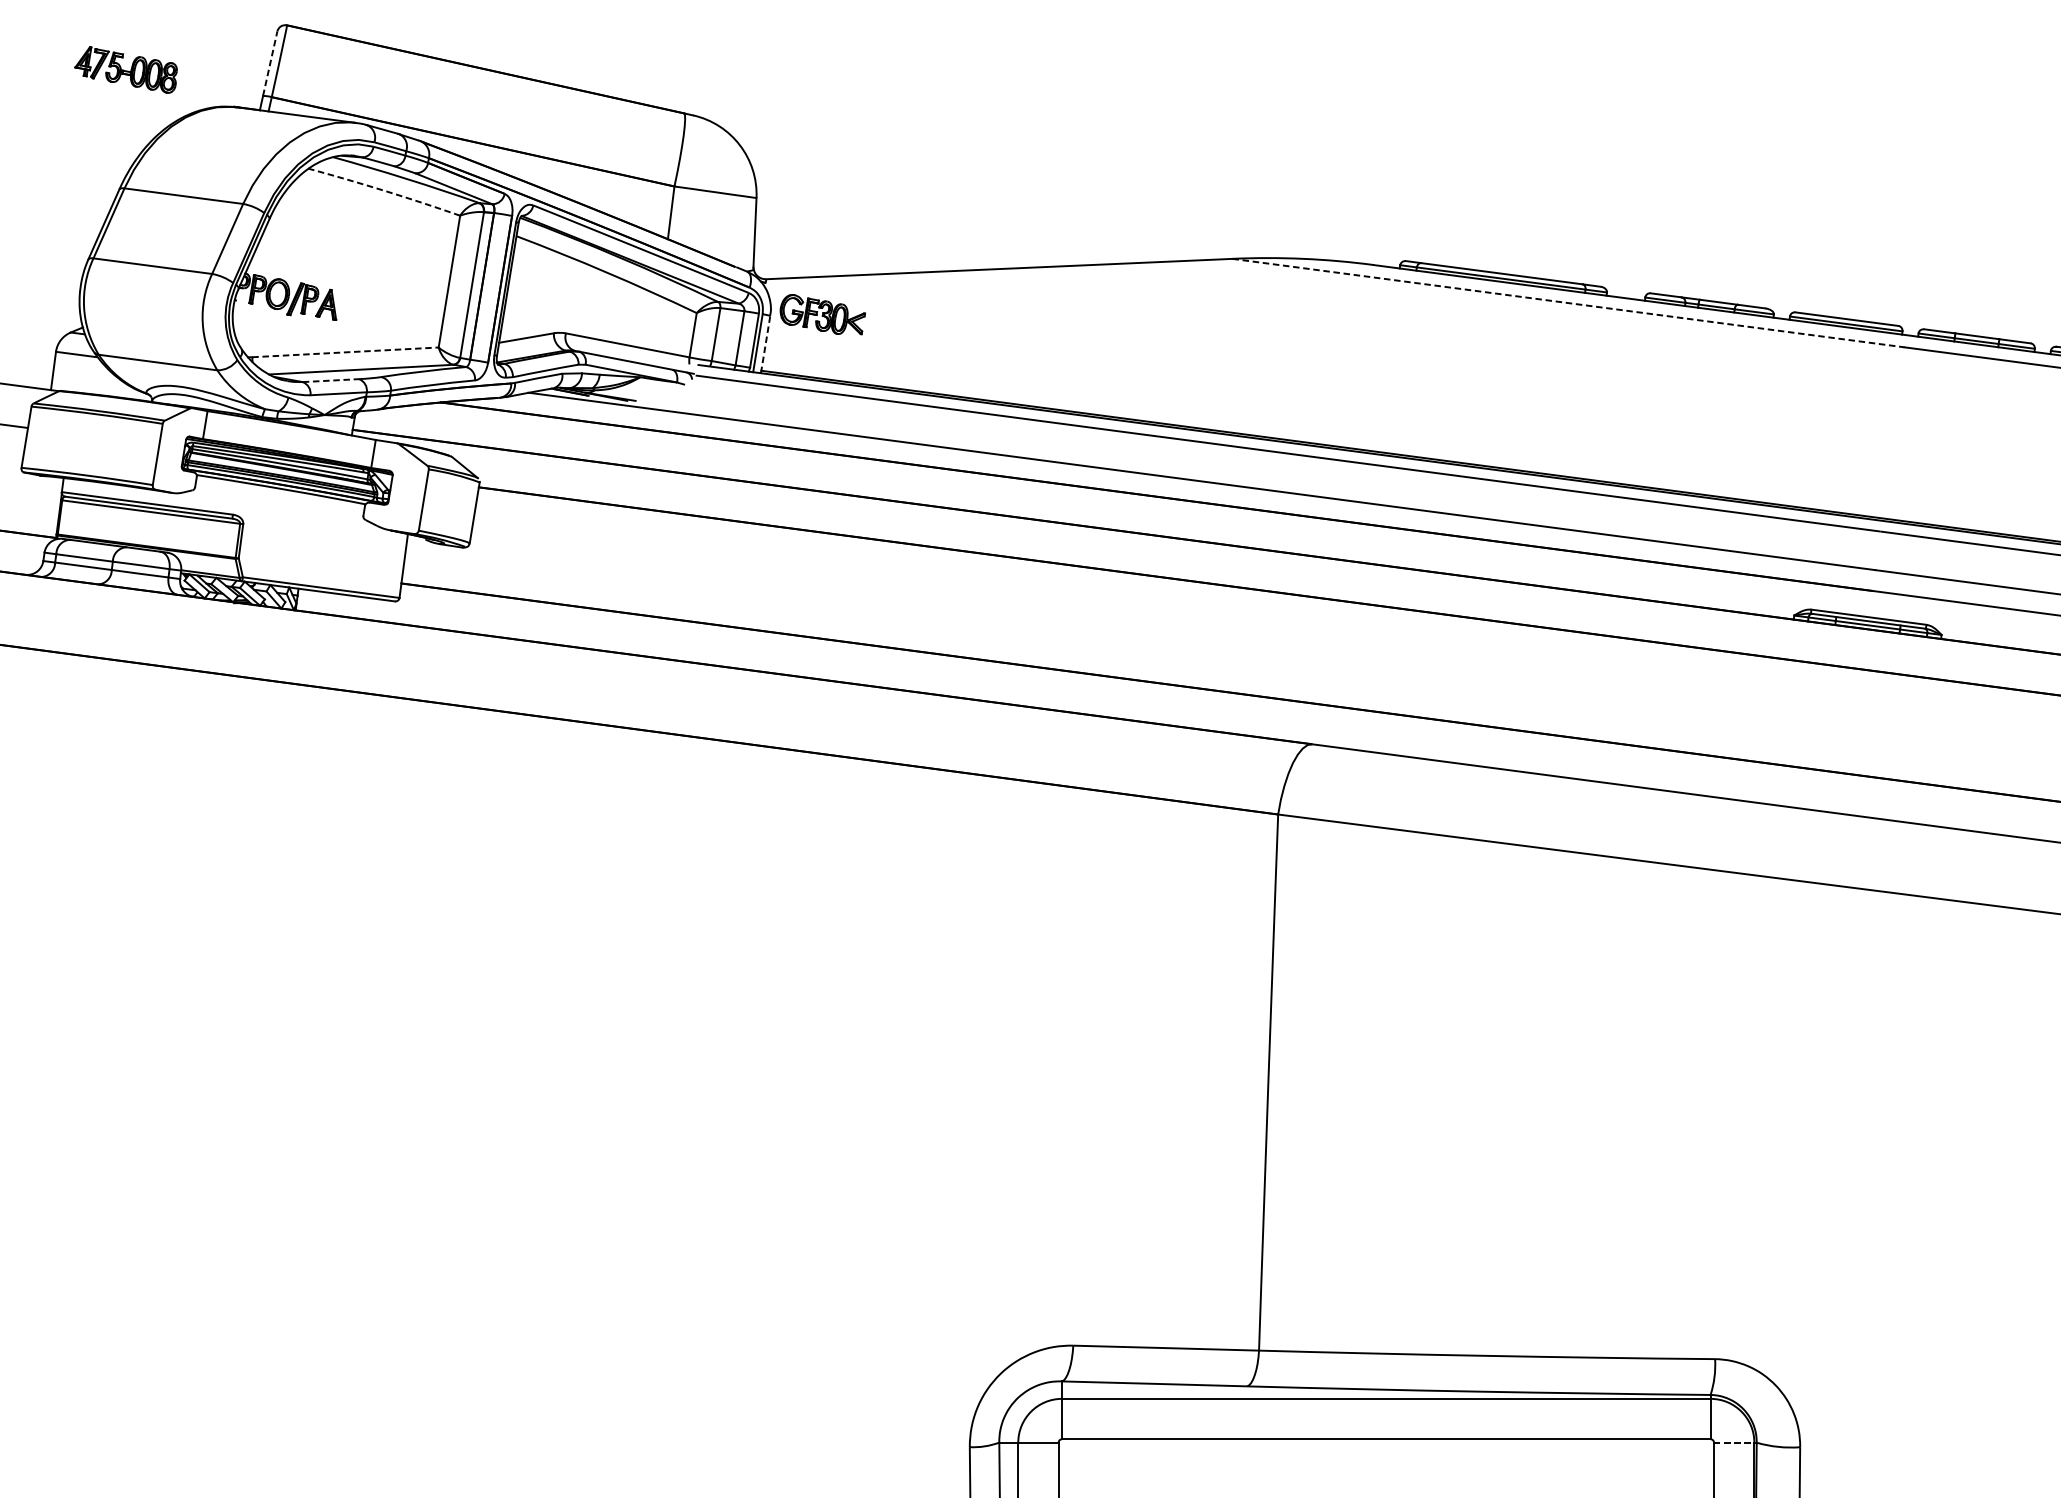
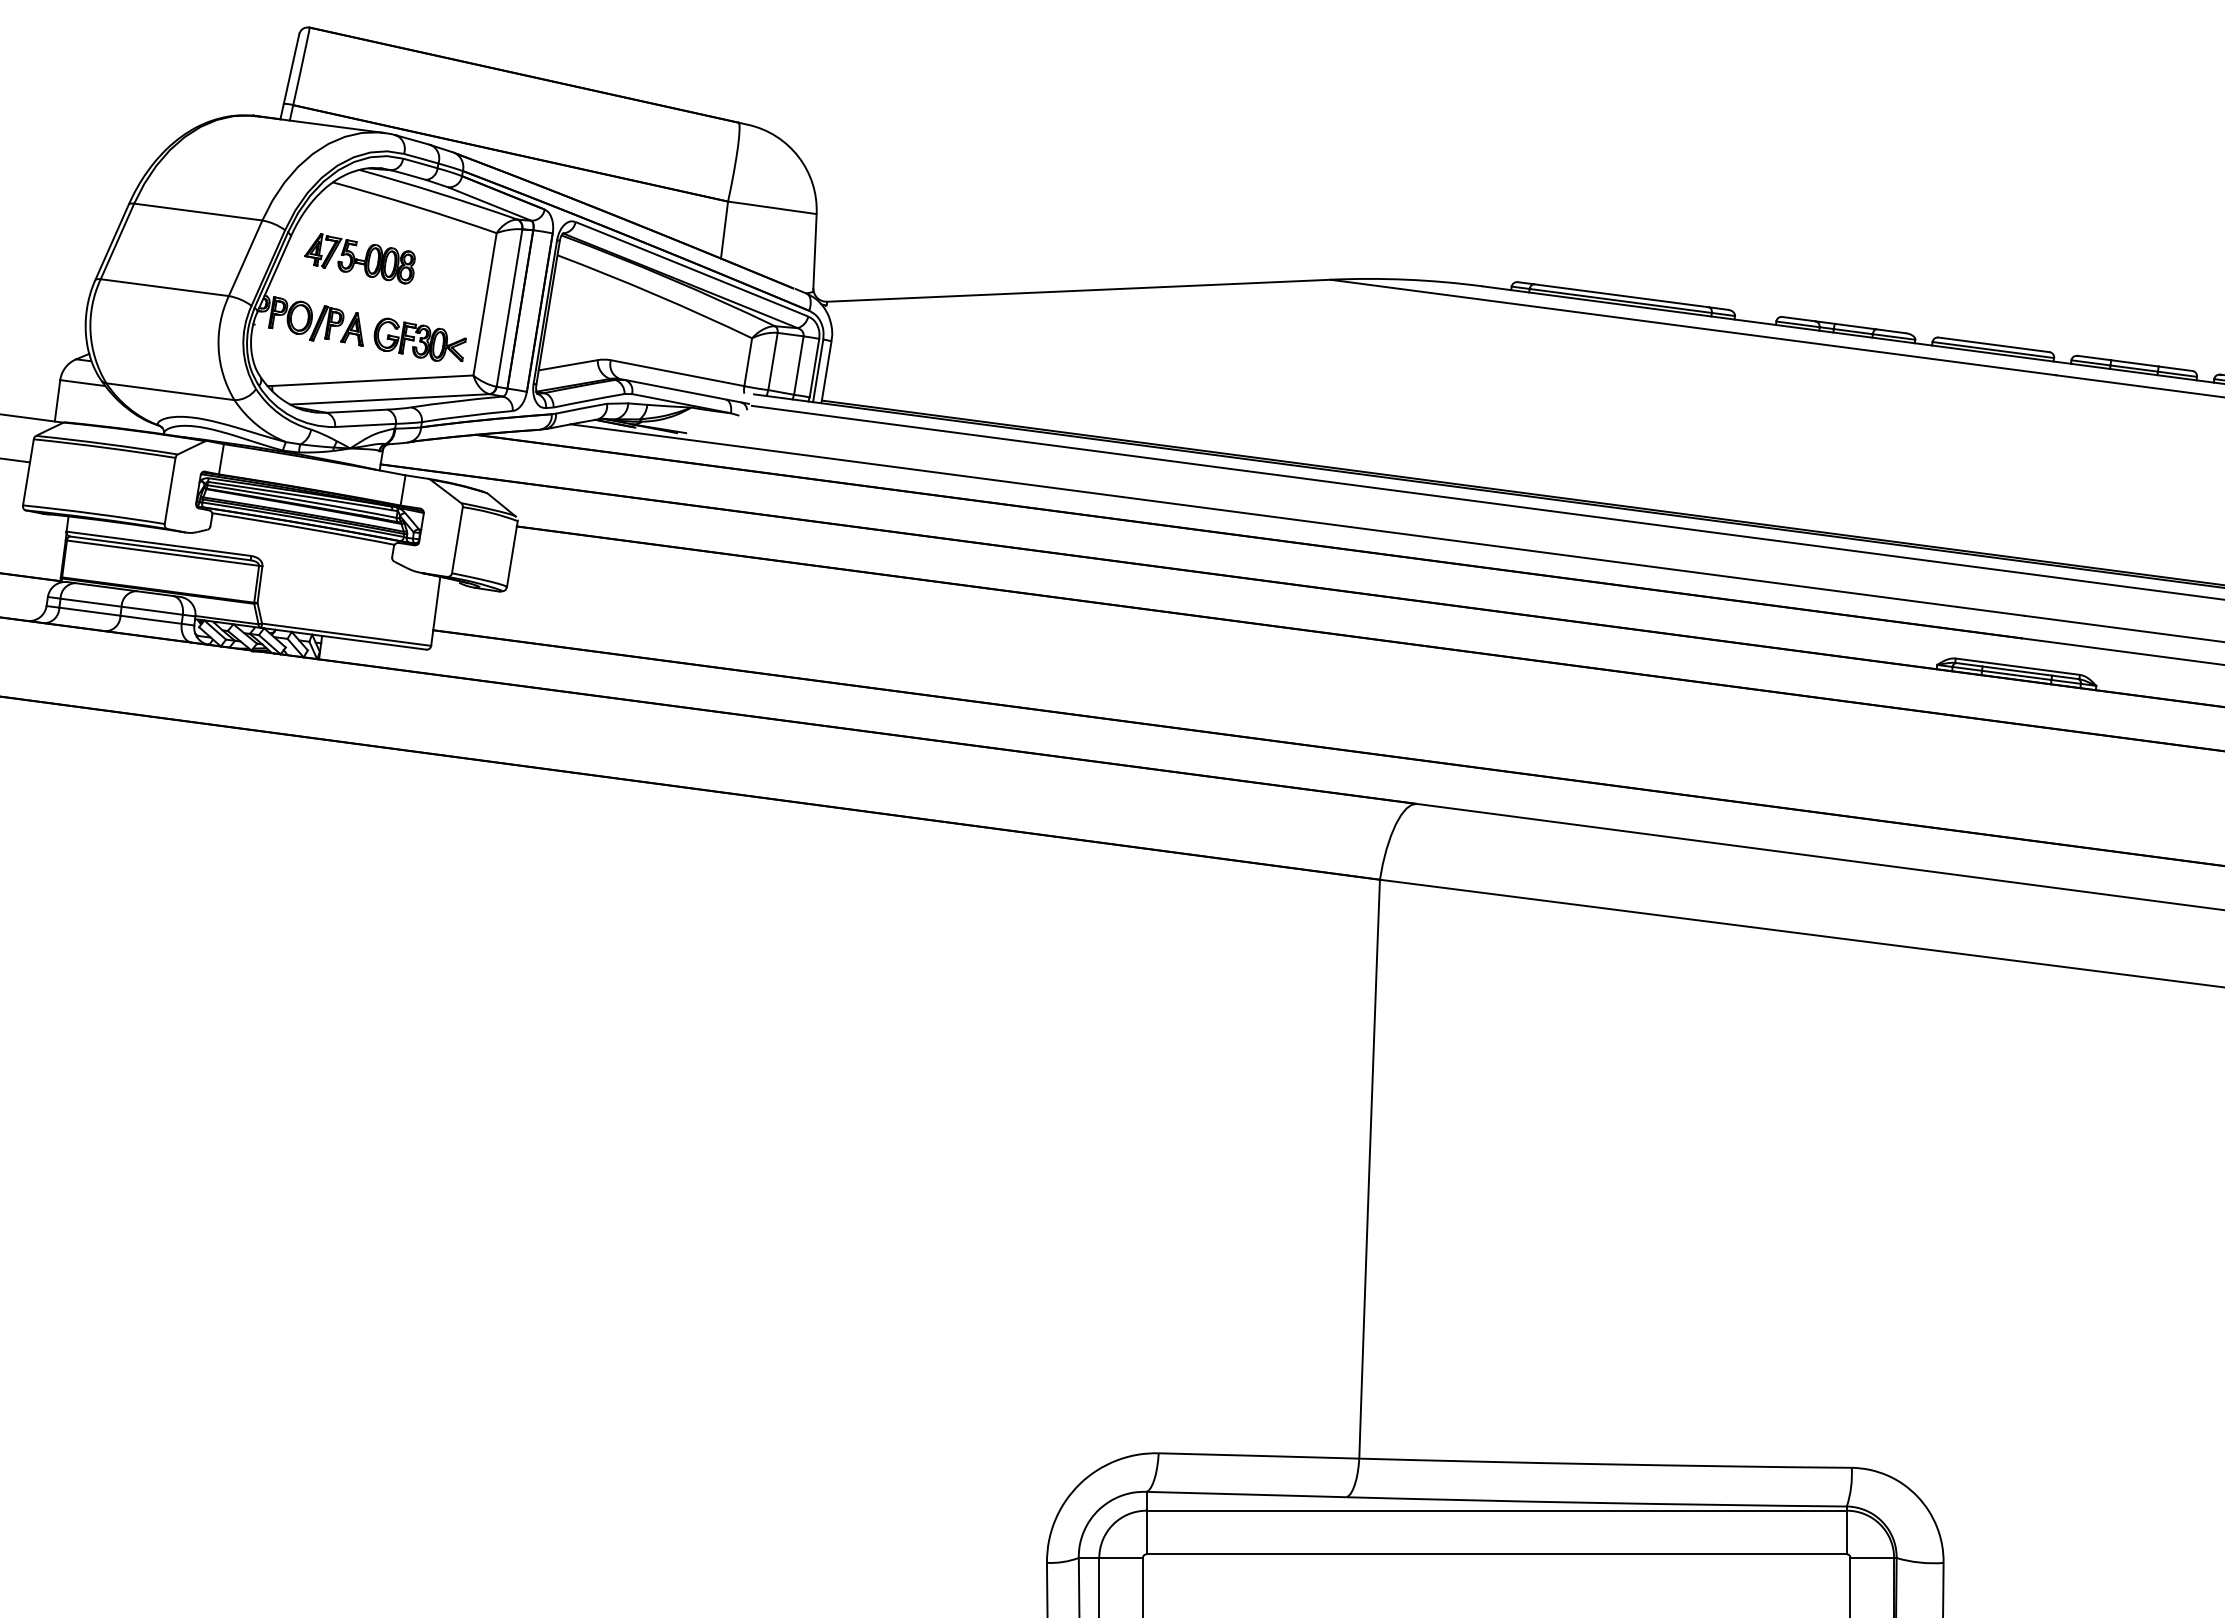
line: (270, 64) -> (291, 69), dashed -> solid
part: (125, 69) -> (359, 258), moved
arc: (385, 191) -> (415, 206), dashed -> solid
line: (1568, 303) -> (1693, 327), dashed -> solid
part: (822, 314) -> (419, 339), moved
line: (765, 343) -> (826, 371), dashed -> solid
line: (345, 352) -> (372, 380), dashed -> solid
line: (331, 380) -> (357, 411), dashed -> solid
line: (1734, 1442) -> (1872, 1557), dashed -> solid

